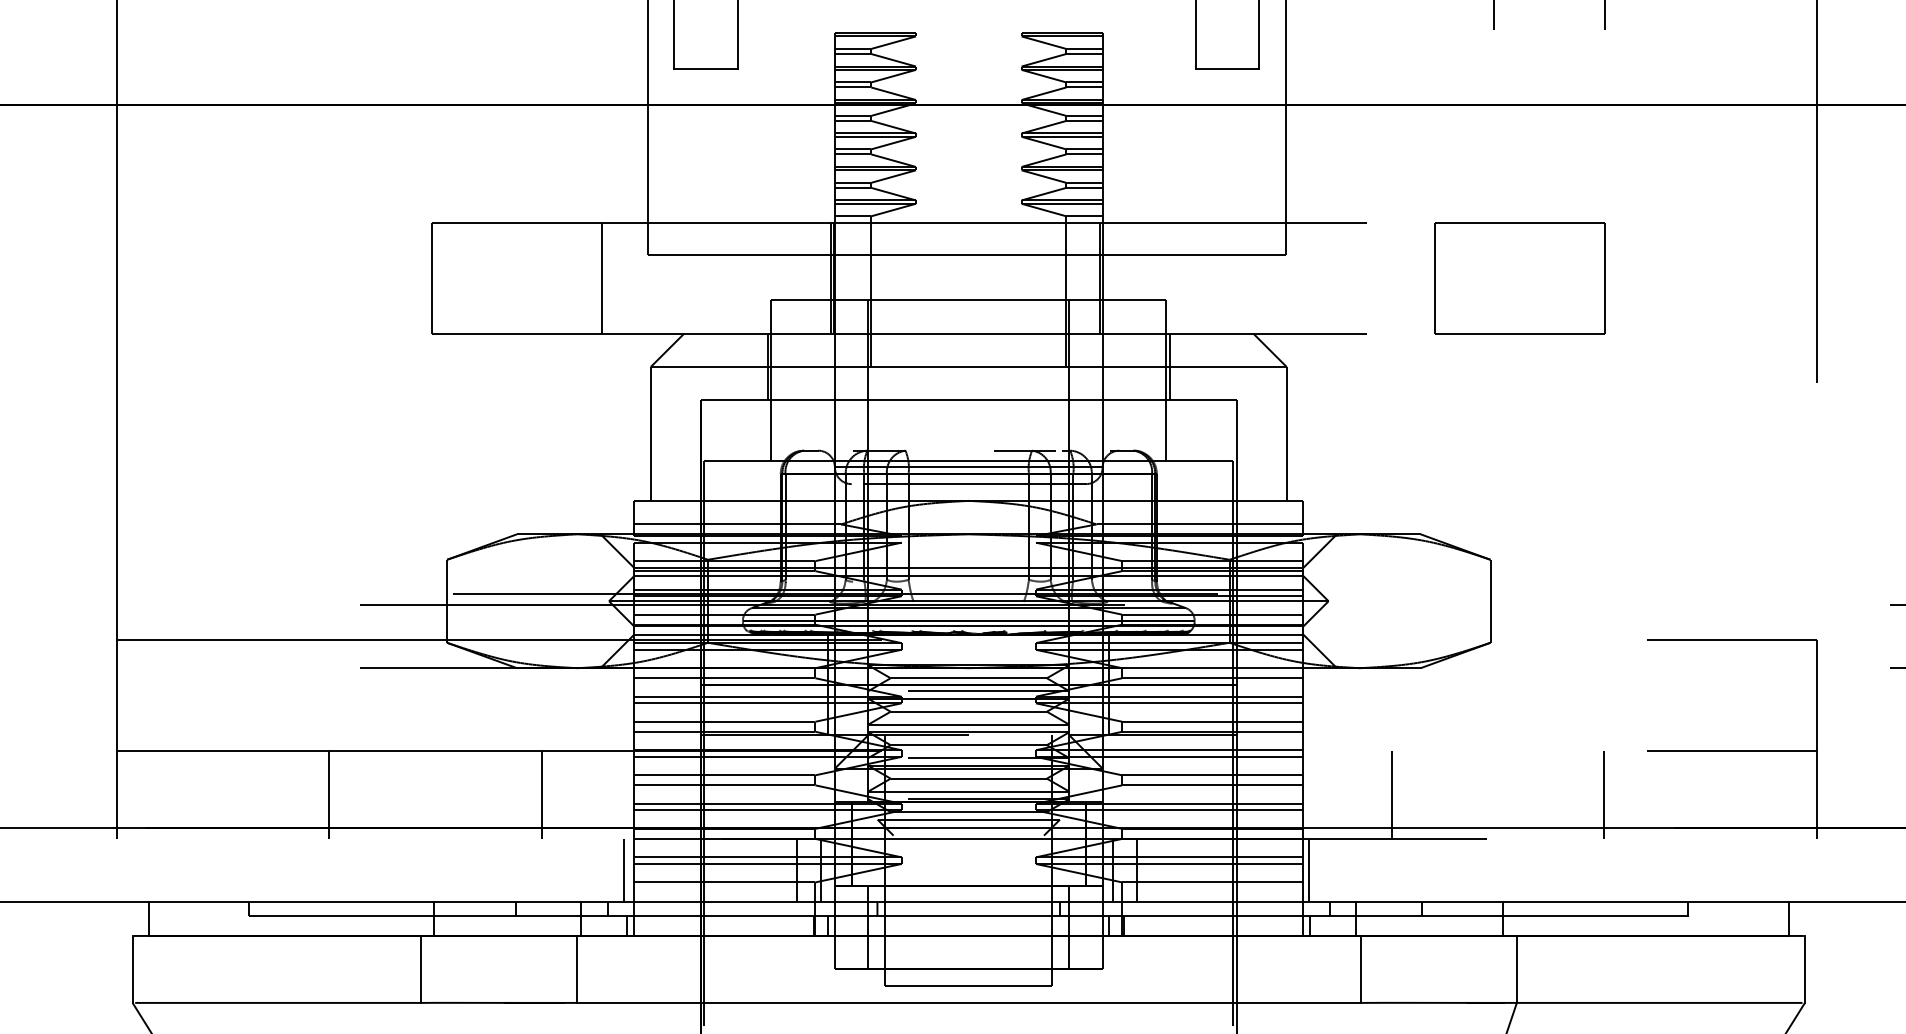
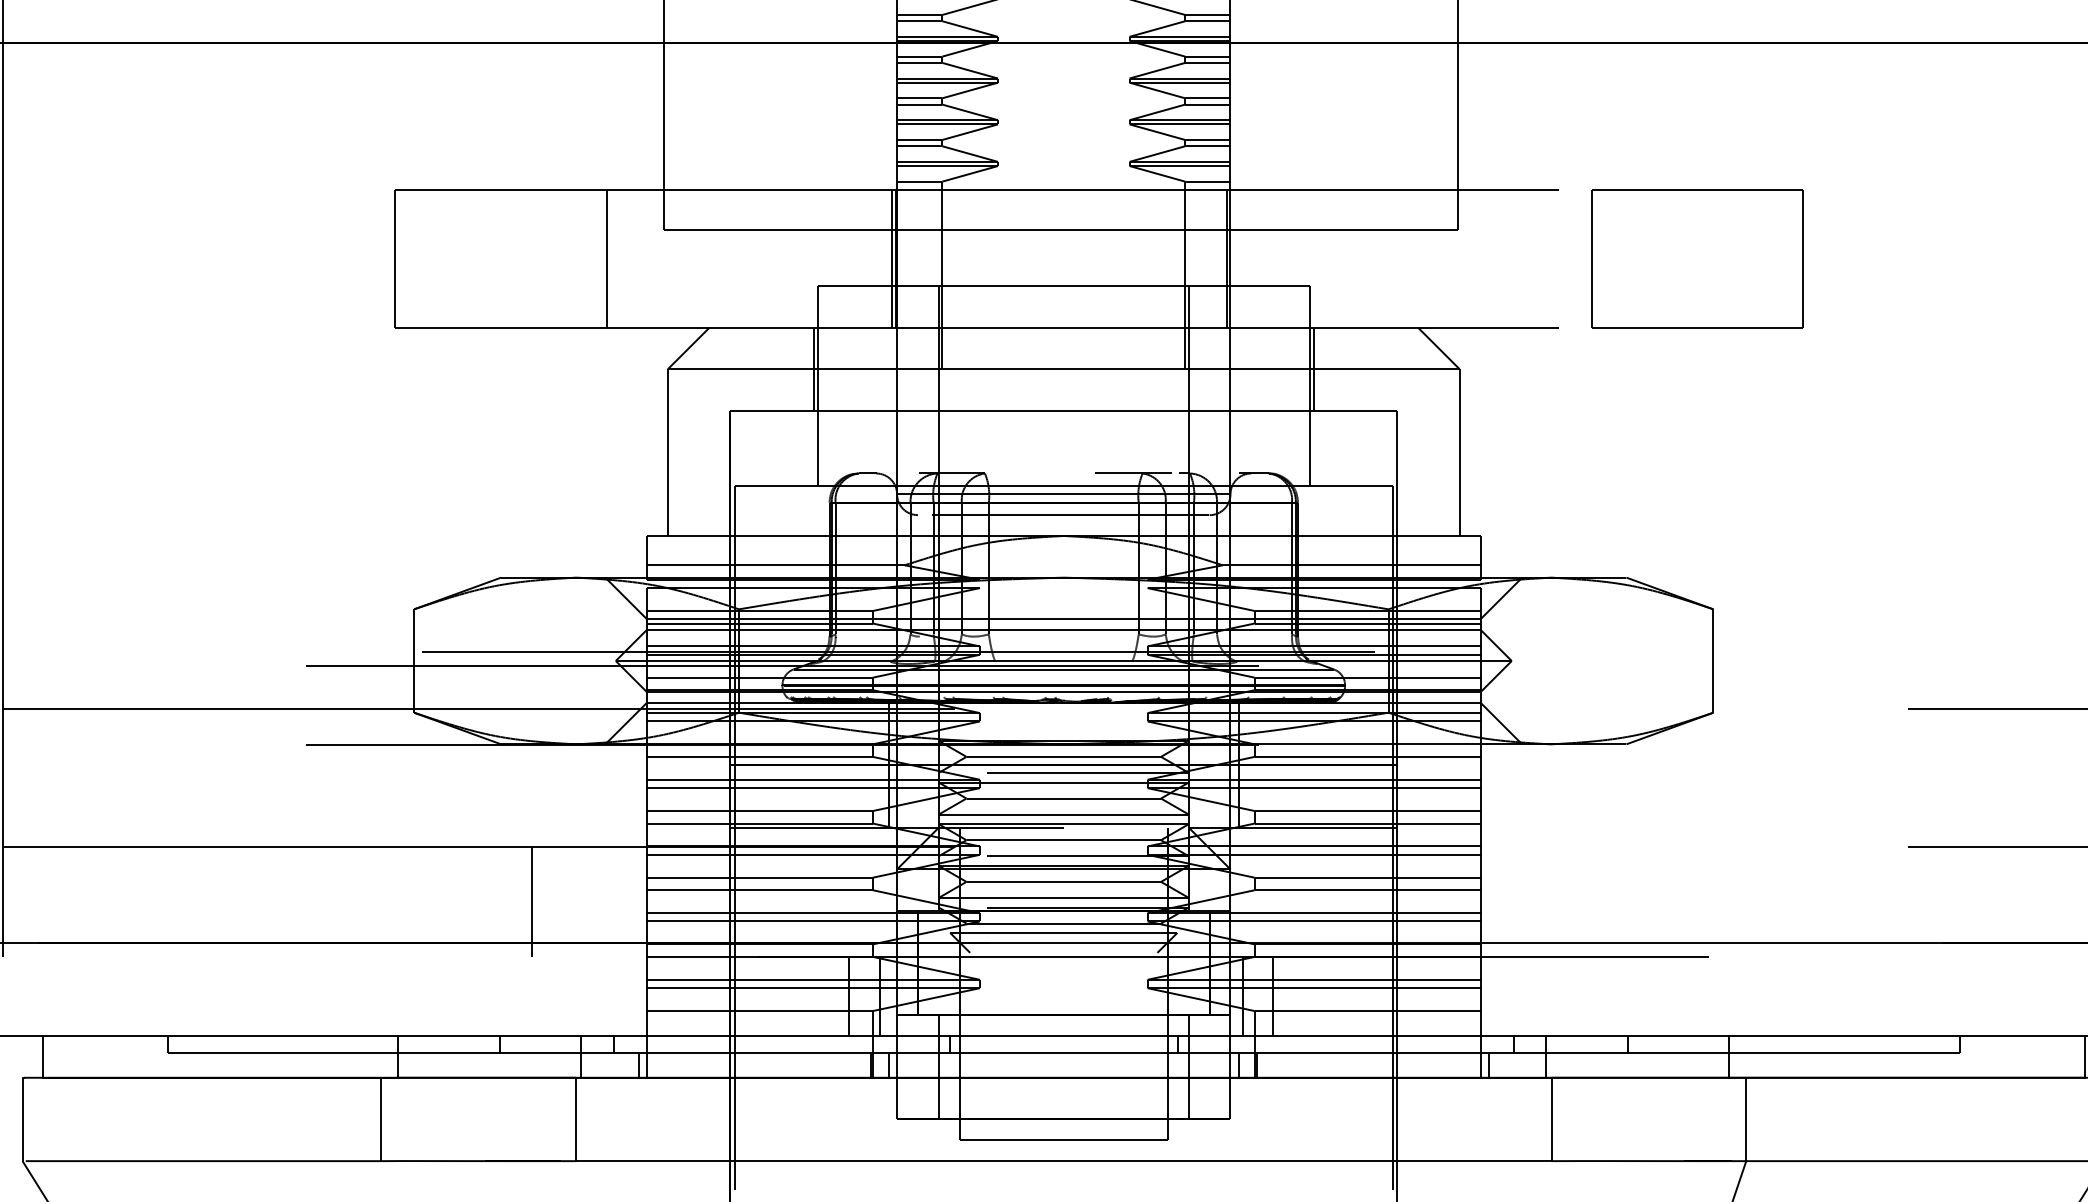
part: (1519, 278) -> (1697, 259), moved
line: (329, 794) -> (267, 901), removed
line: (1391, 794) -> (1590, 901), removed
line: (1604, 794) -> (1855, 901), removed
line: (624, 870) -> (635, 996), removed
line: (1309, 870) -> (1488, 996), removed

